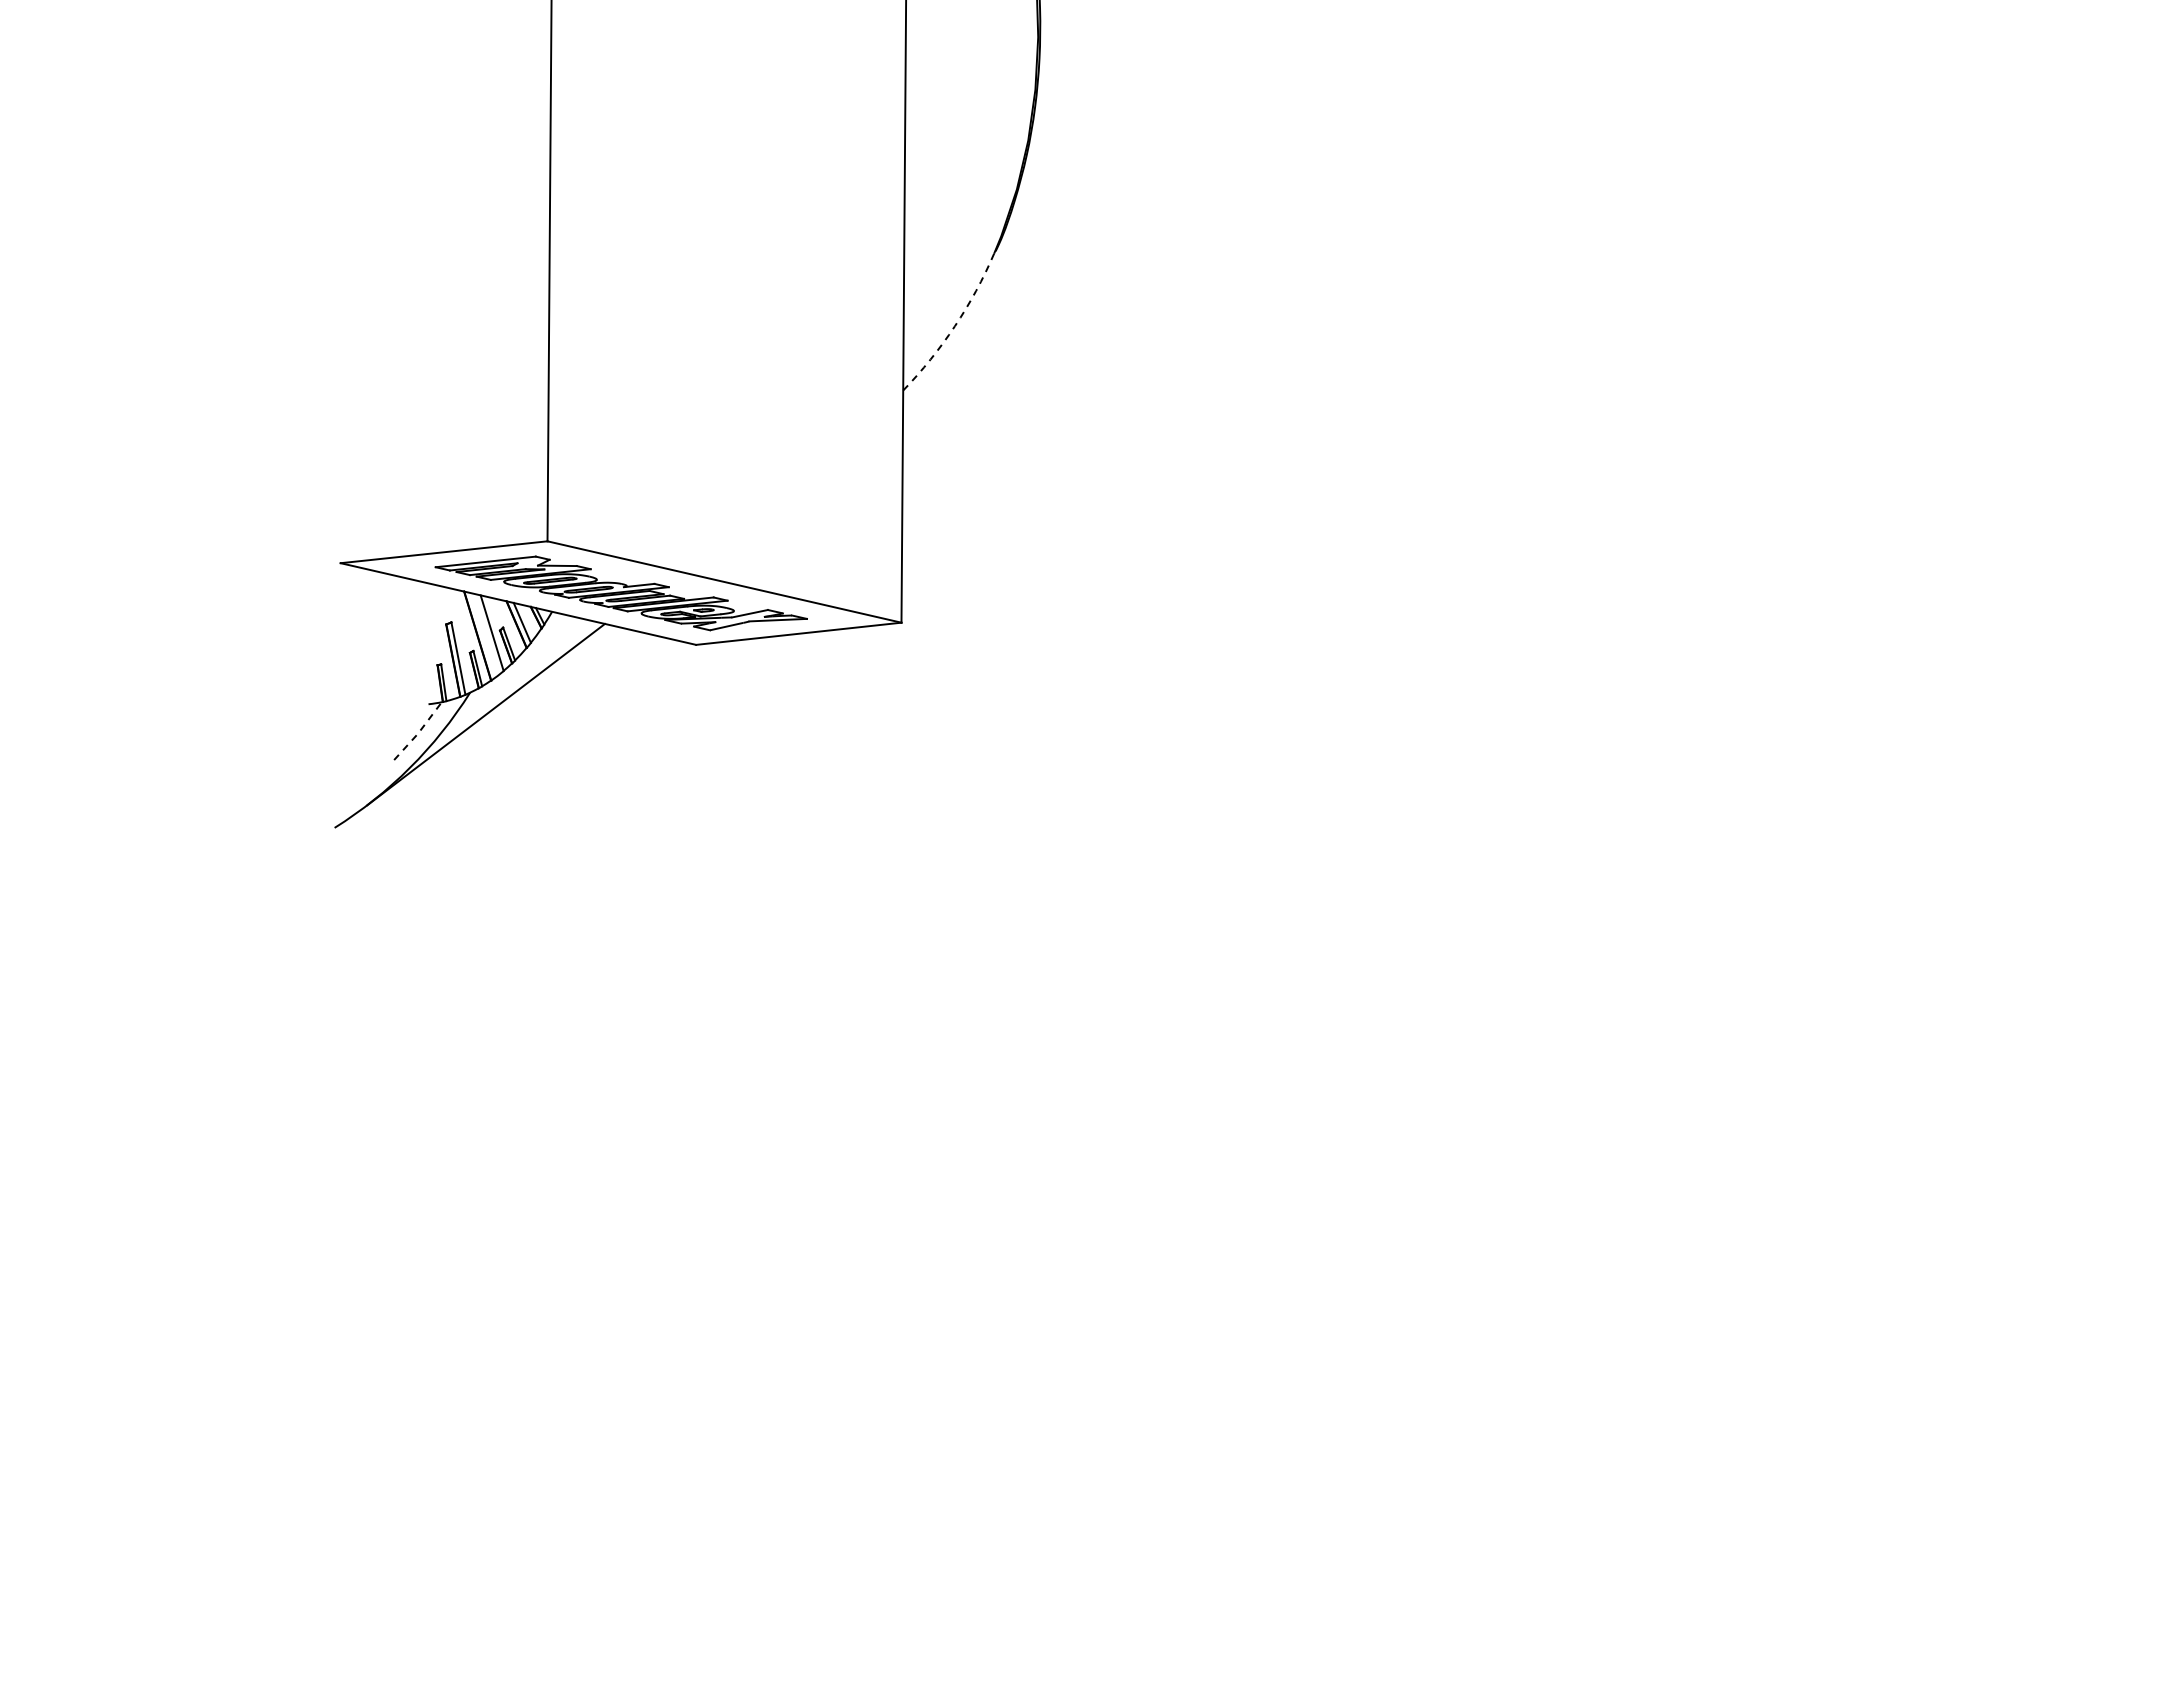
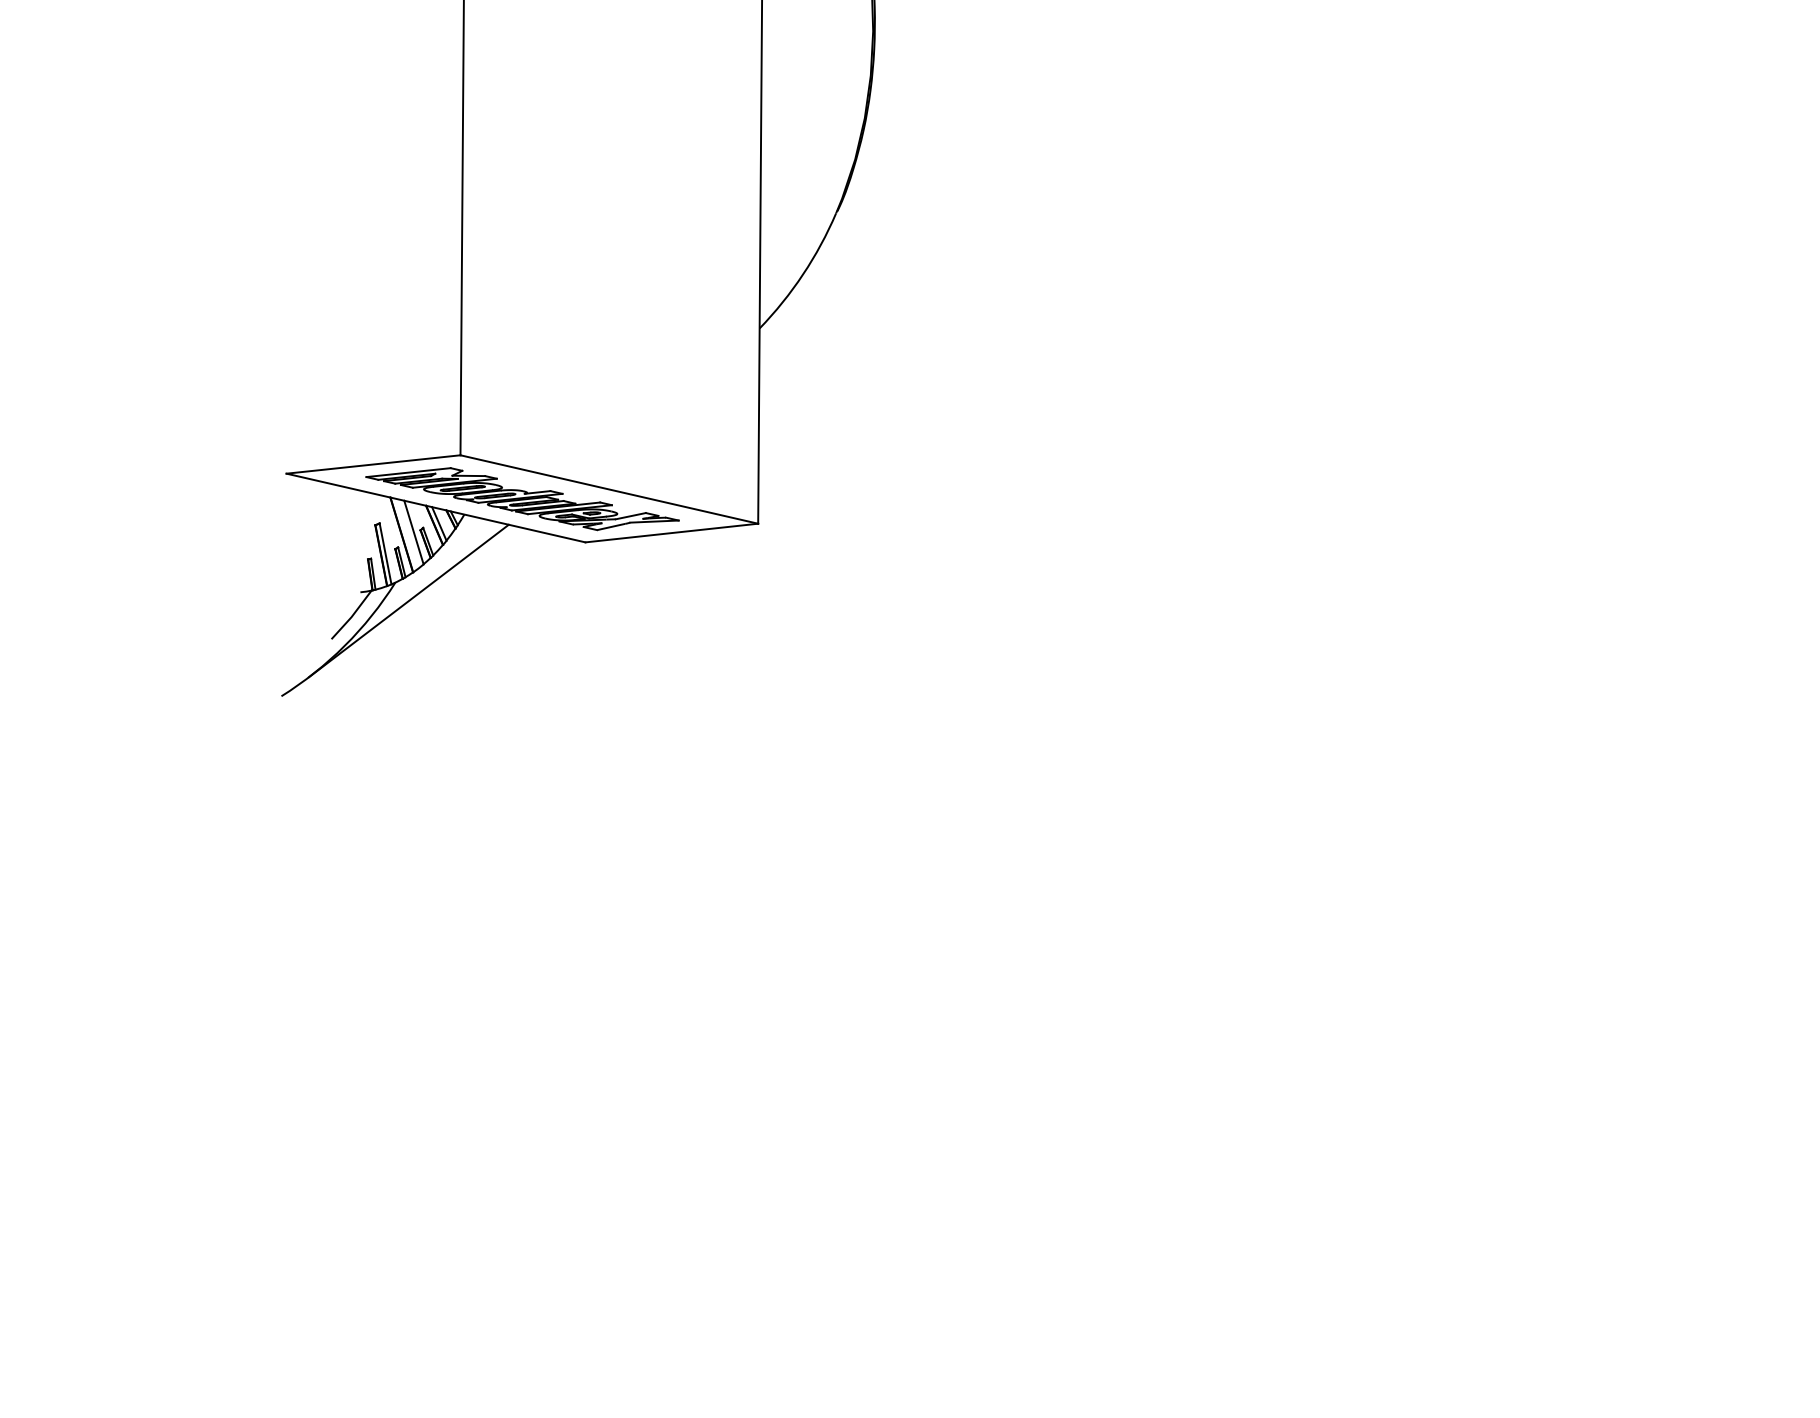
arc: (954, 326) -> (802, 274), dashed -> solid
line: (419, 732) -> (352, 616), dashed -> solid

